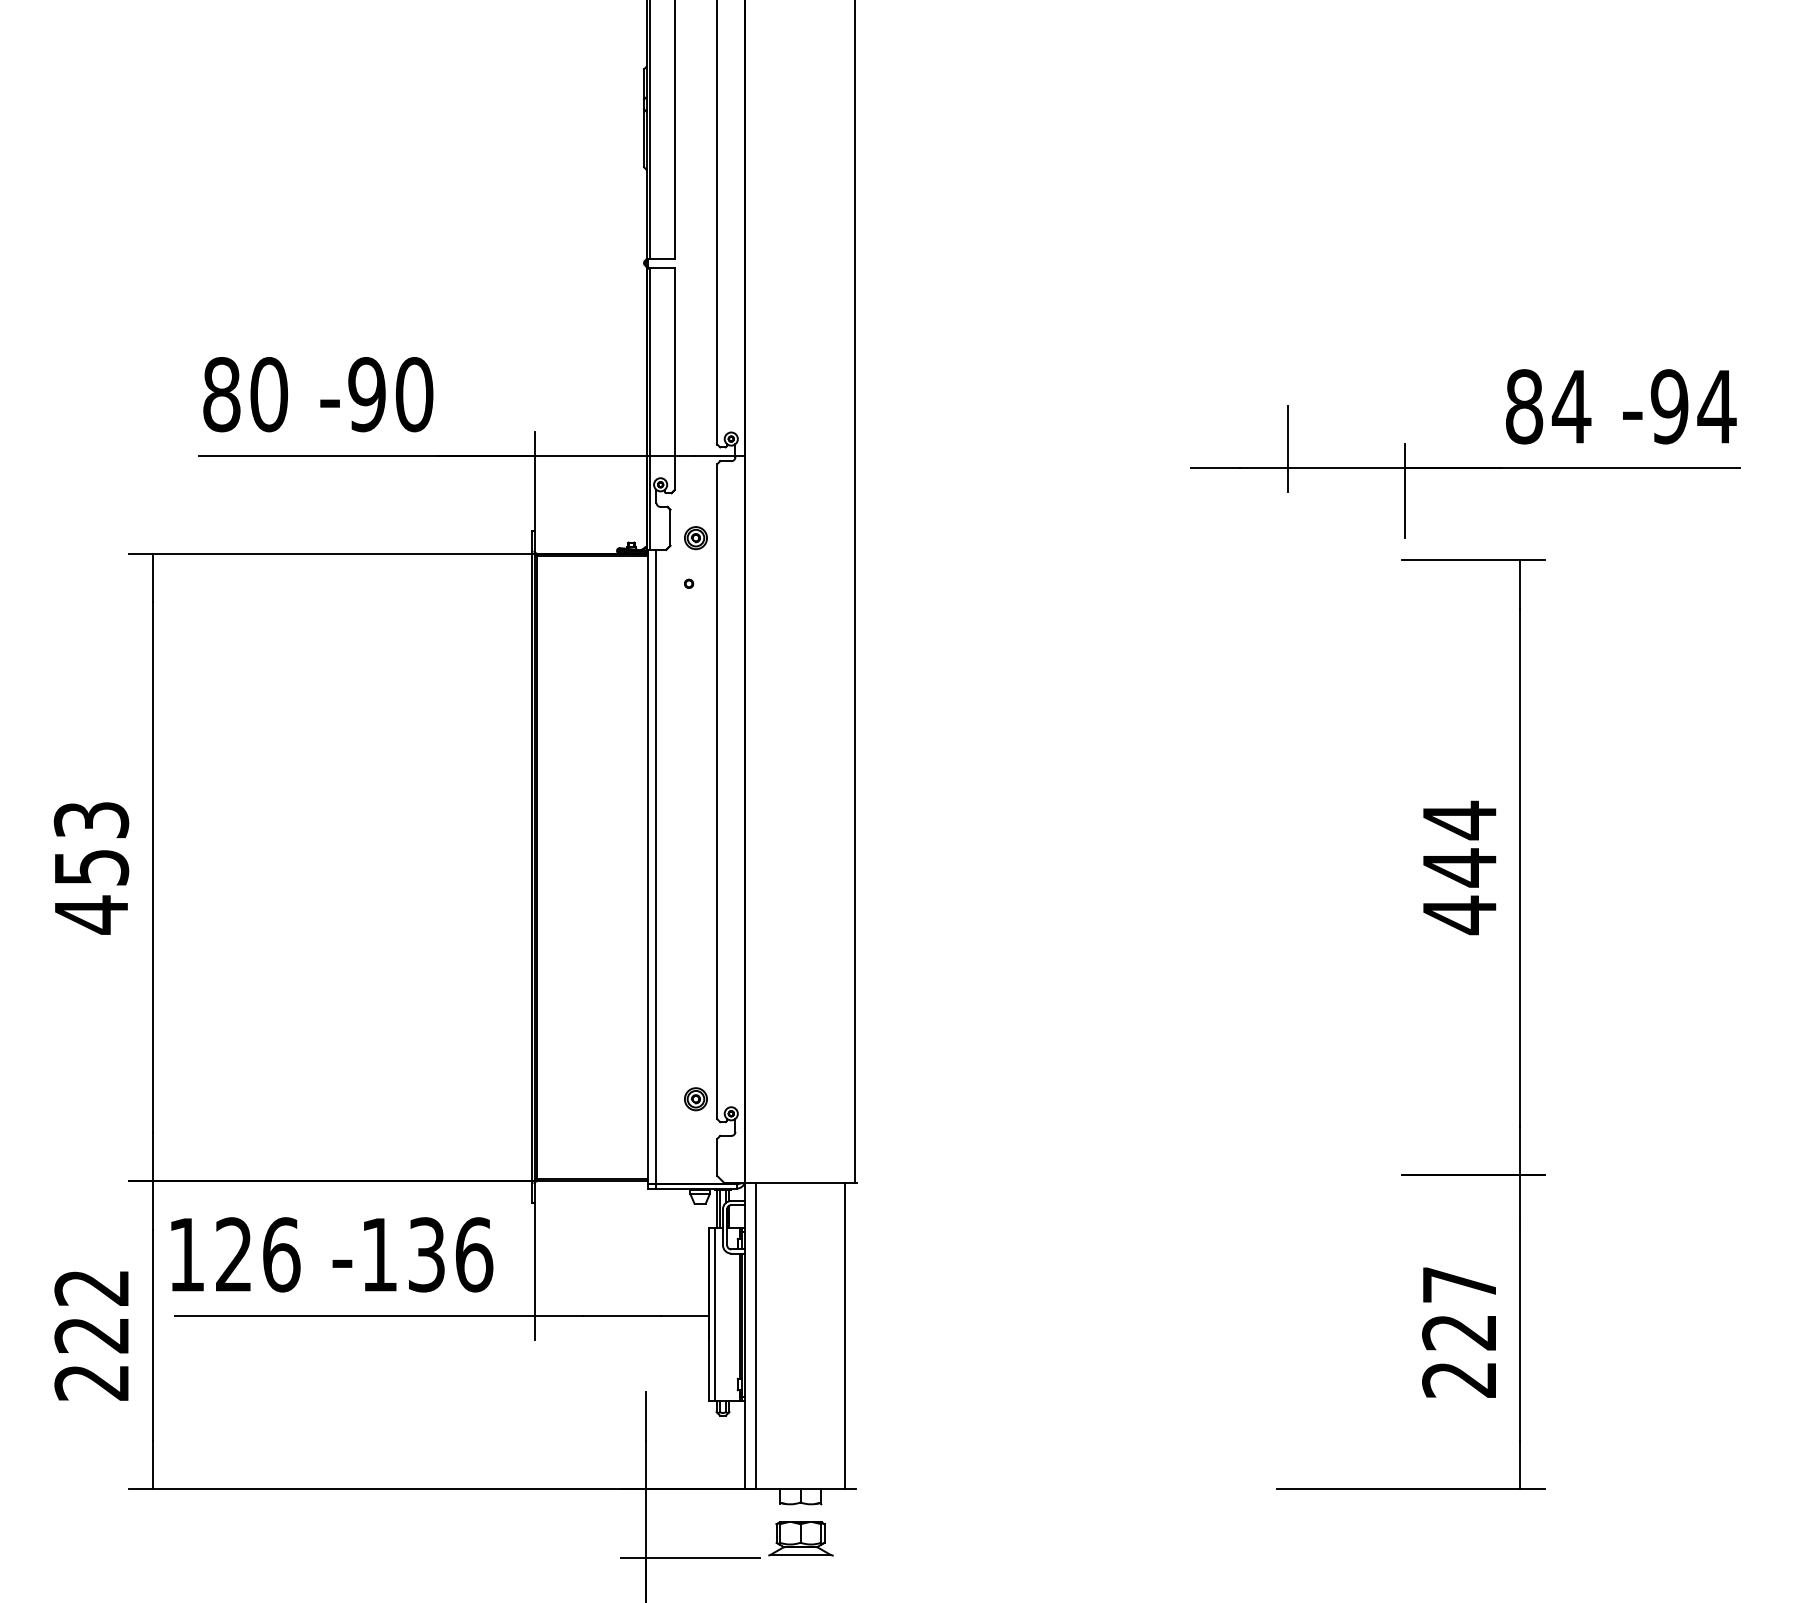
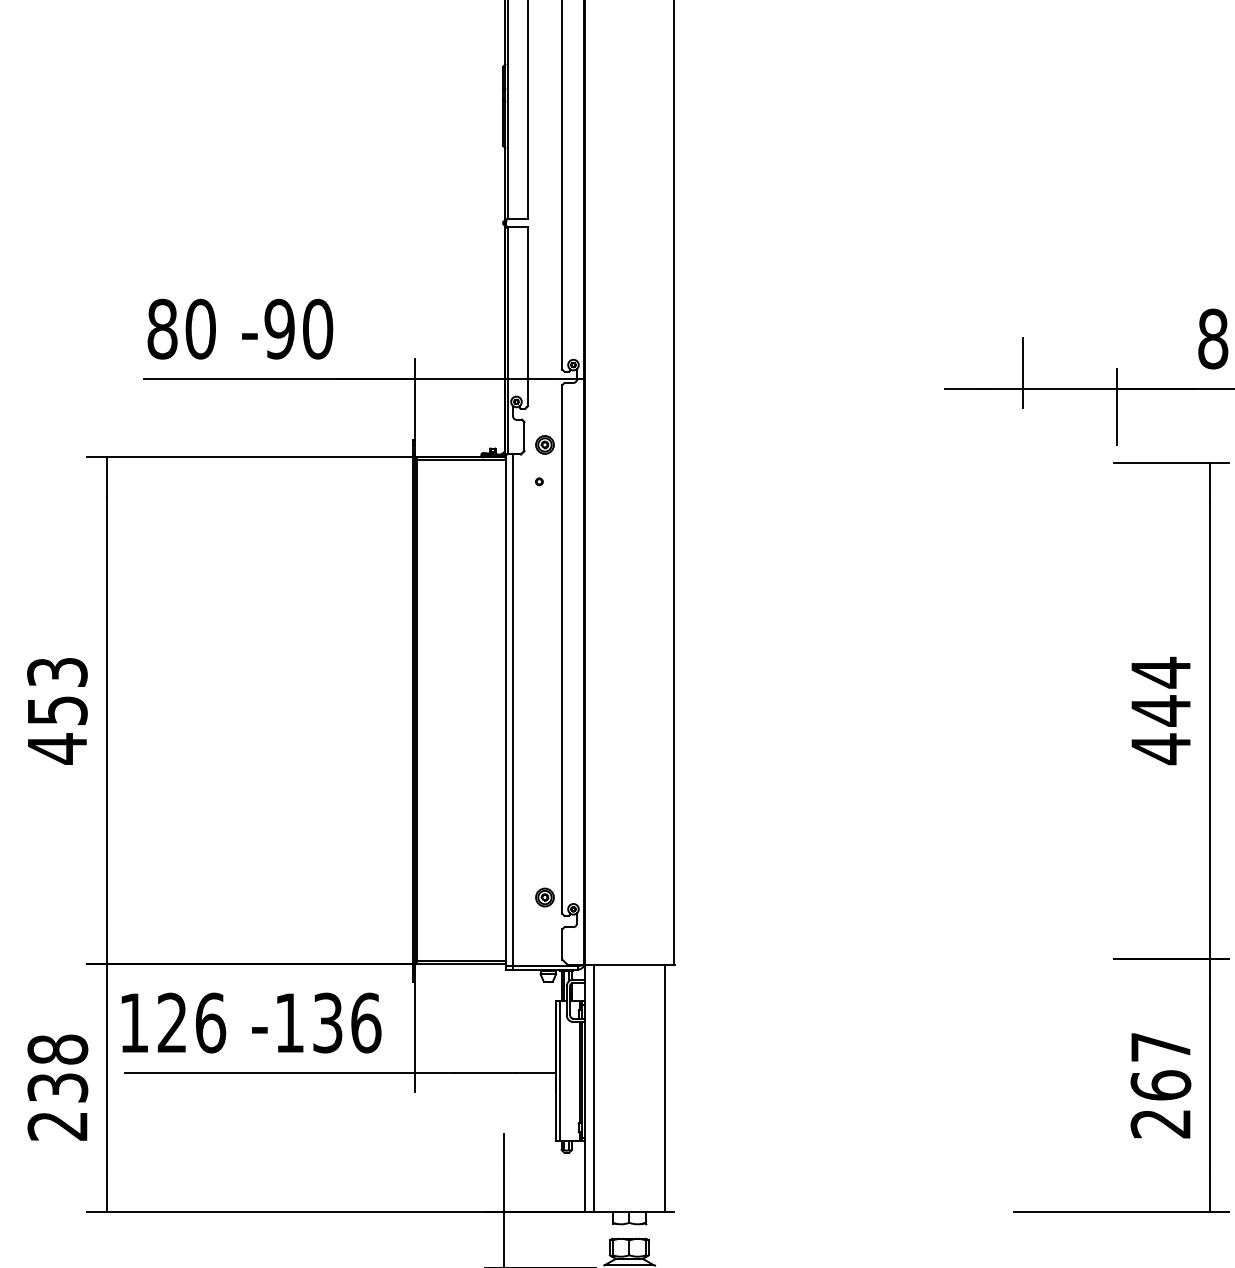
text: (91, 1311) -> (57, 1068), 222 -> 238
text: (1459, 1331) -> (1160, 1084), 227 -> 267

